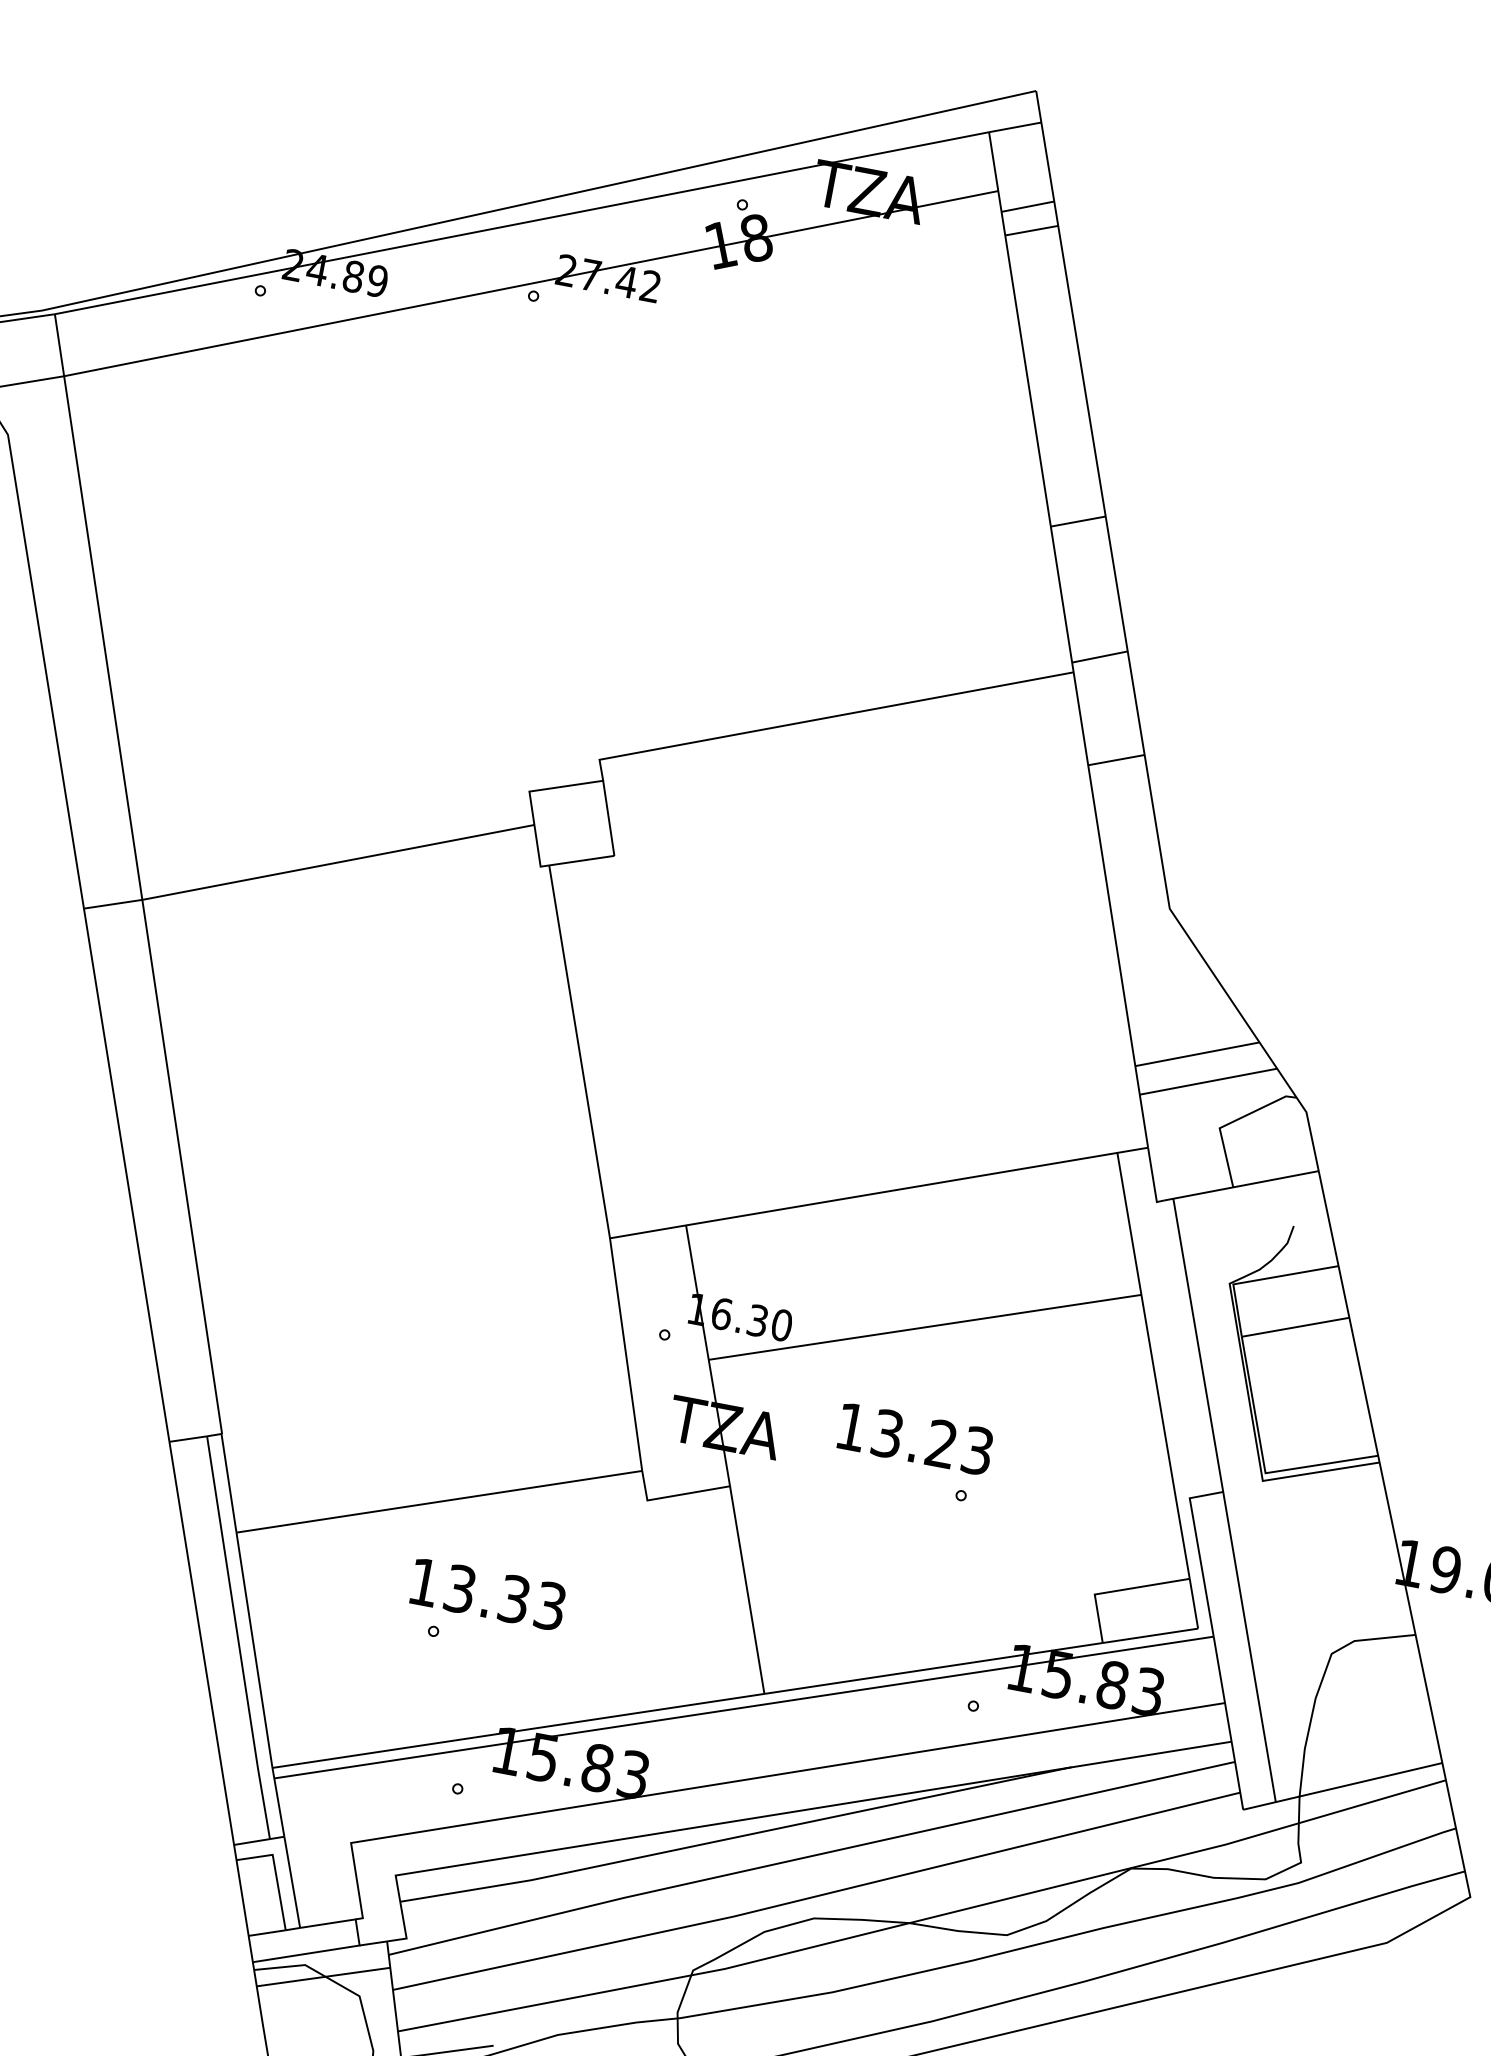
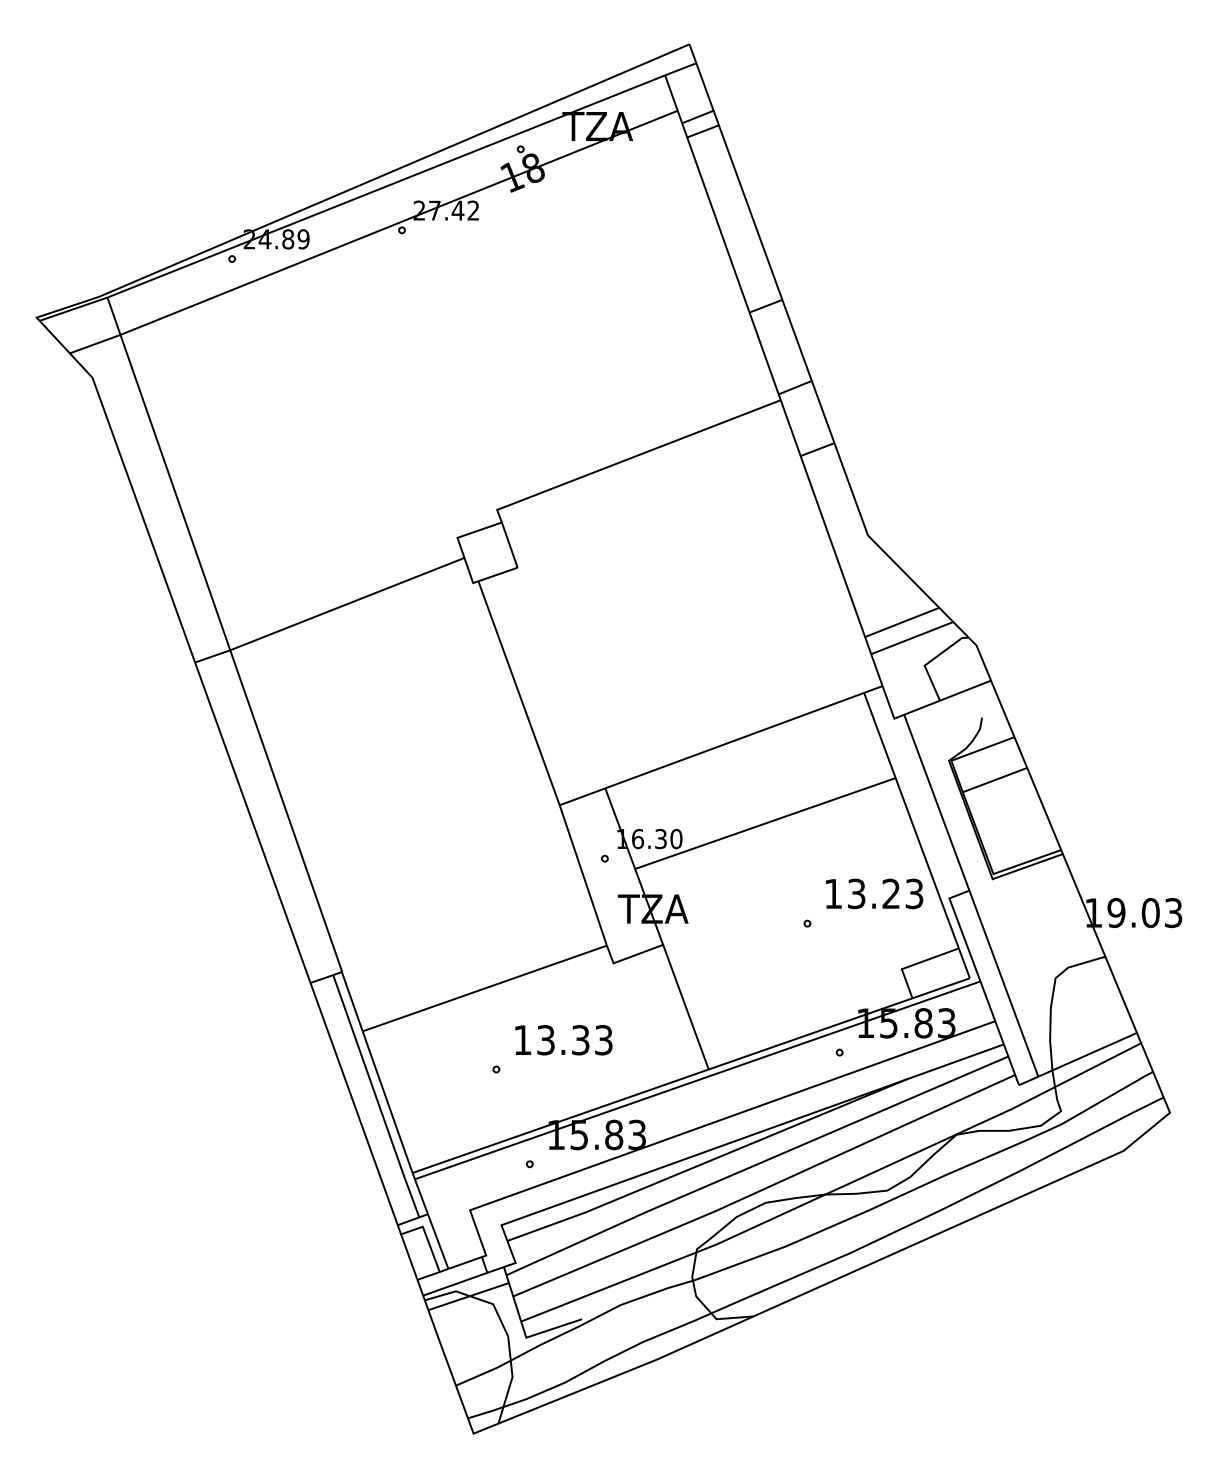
text: (915, 1438) -> (874, 893), moved
text: (487, 1594) -> (563, 1040), moved

